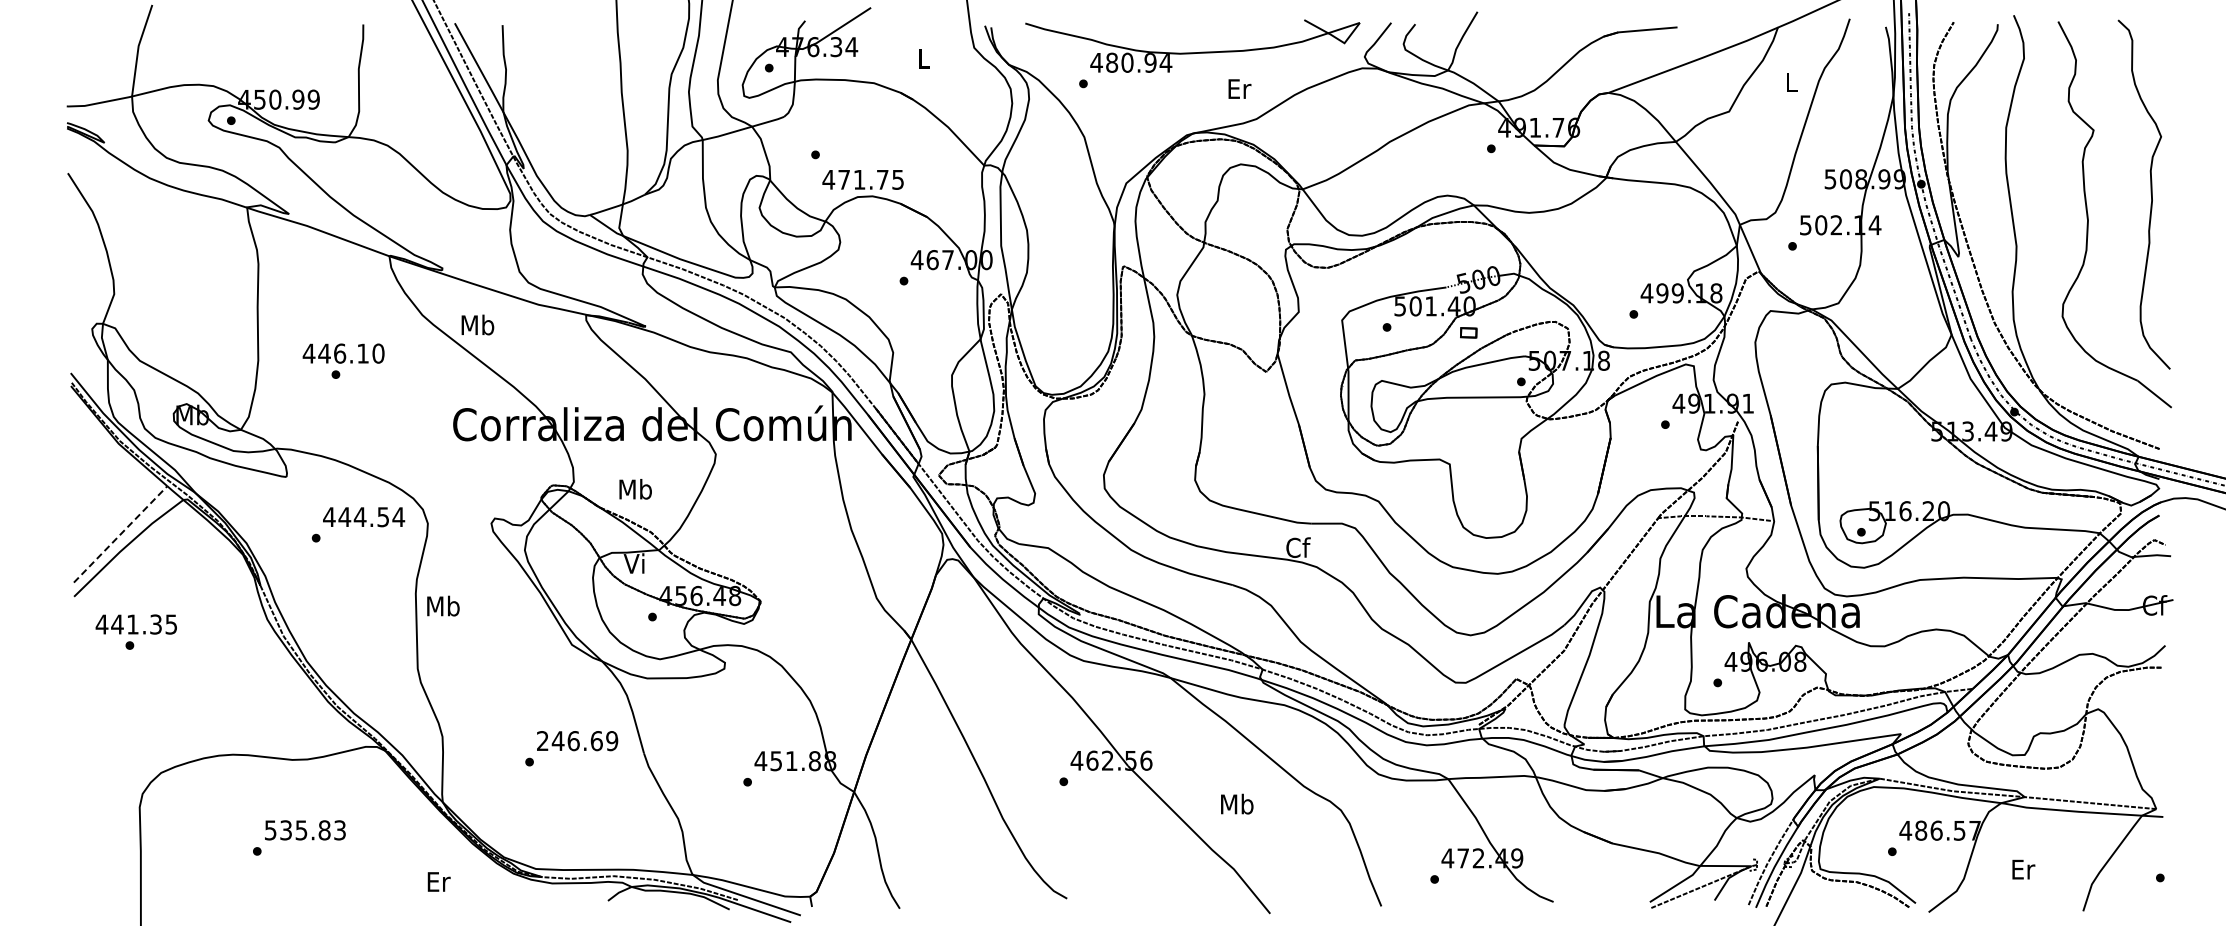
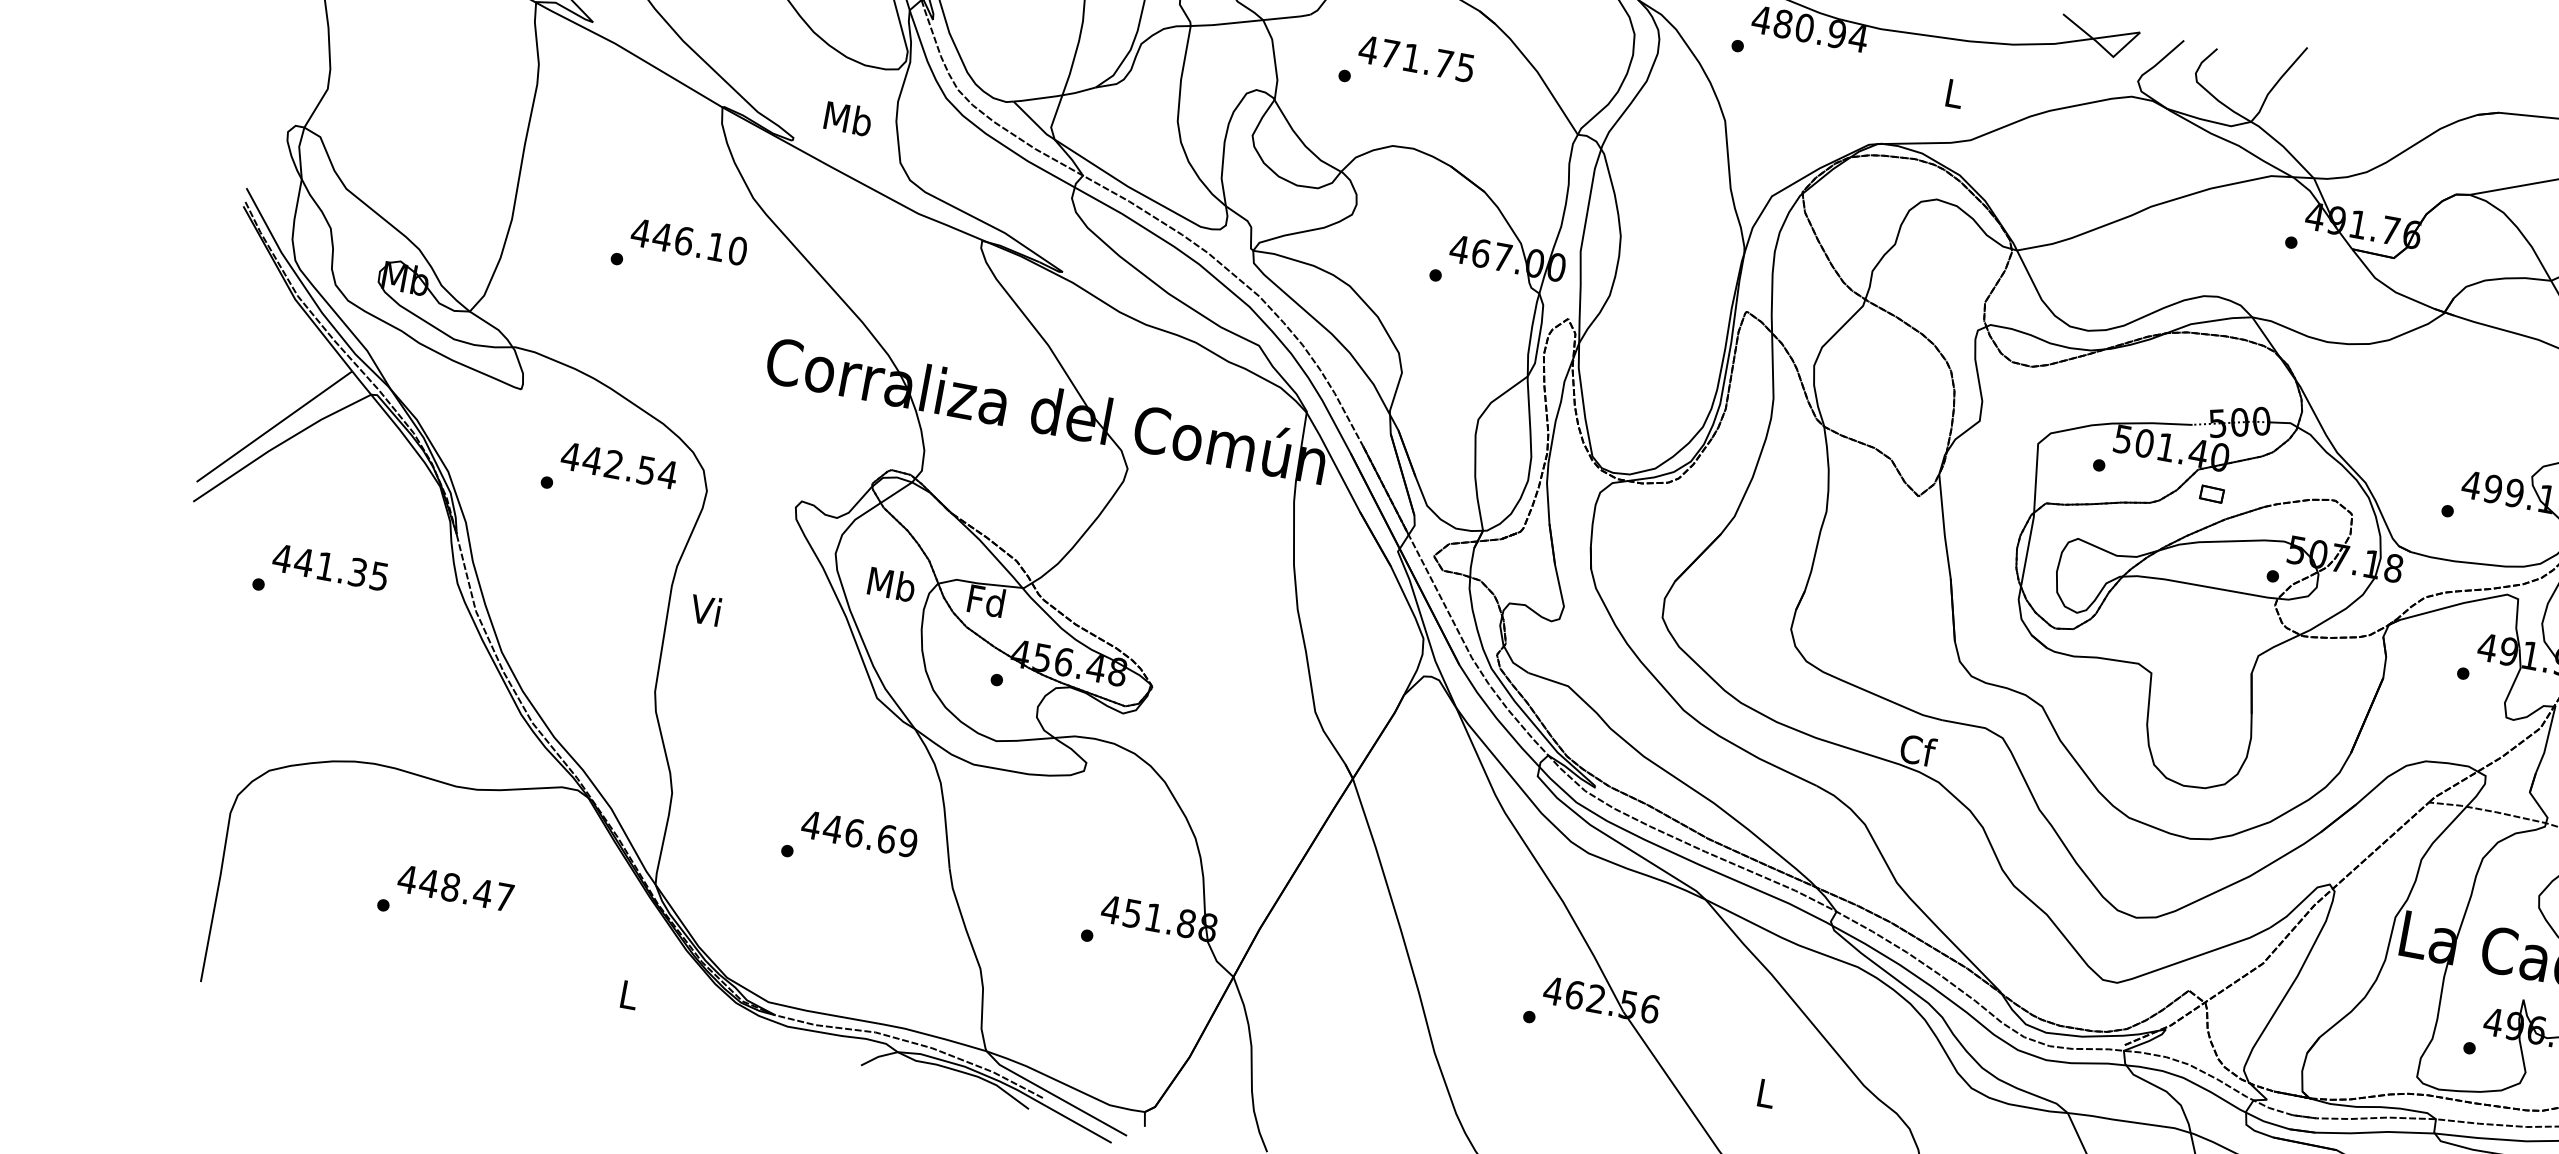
text: (1239, 88) -> (1954, 93), Er -> L
text: (862, 179) -> (1415, 58), moved
text: (477, 324) -> (847, 117), moved
text: (343, 353) -> (688, 241), moved
text: (635, 489) -> (891, 584), moved
text: (359, 516) -> (613, 463), 444.54 -> 442.54
line: (120, 534) -> (274, 426), dashed -> solid
text: (634, 563) -> (985, 600), Vi -> Fd
text: (443, 605) -> (707, 609), Mb -> Vi
text: (135, 624) -> (329, 567), moved
text: (542, 740) -> (811, 824), 246.69 -> 446.69
text: (1237, 803) -> (1766, 1092), Mb -> L
text: (304, 830) -> (454, 888), 535.83 -> 448.47
text: (438, 881) -> (629, 994), Er -> L

